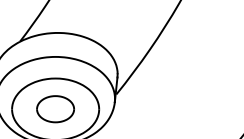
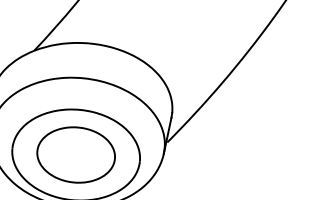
part: (55, 108) -> (76, 153), size x1.43

